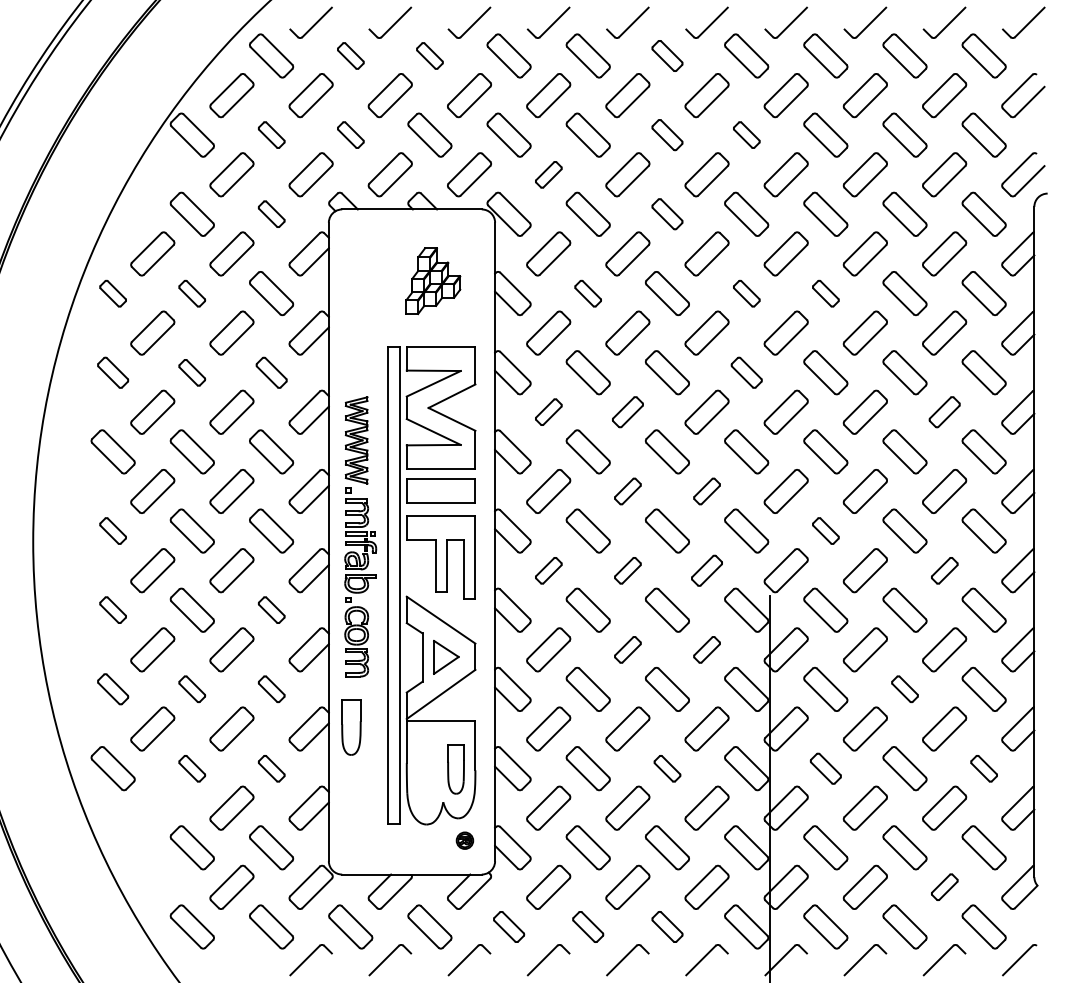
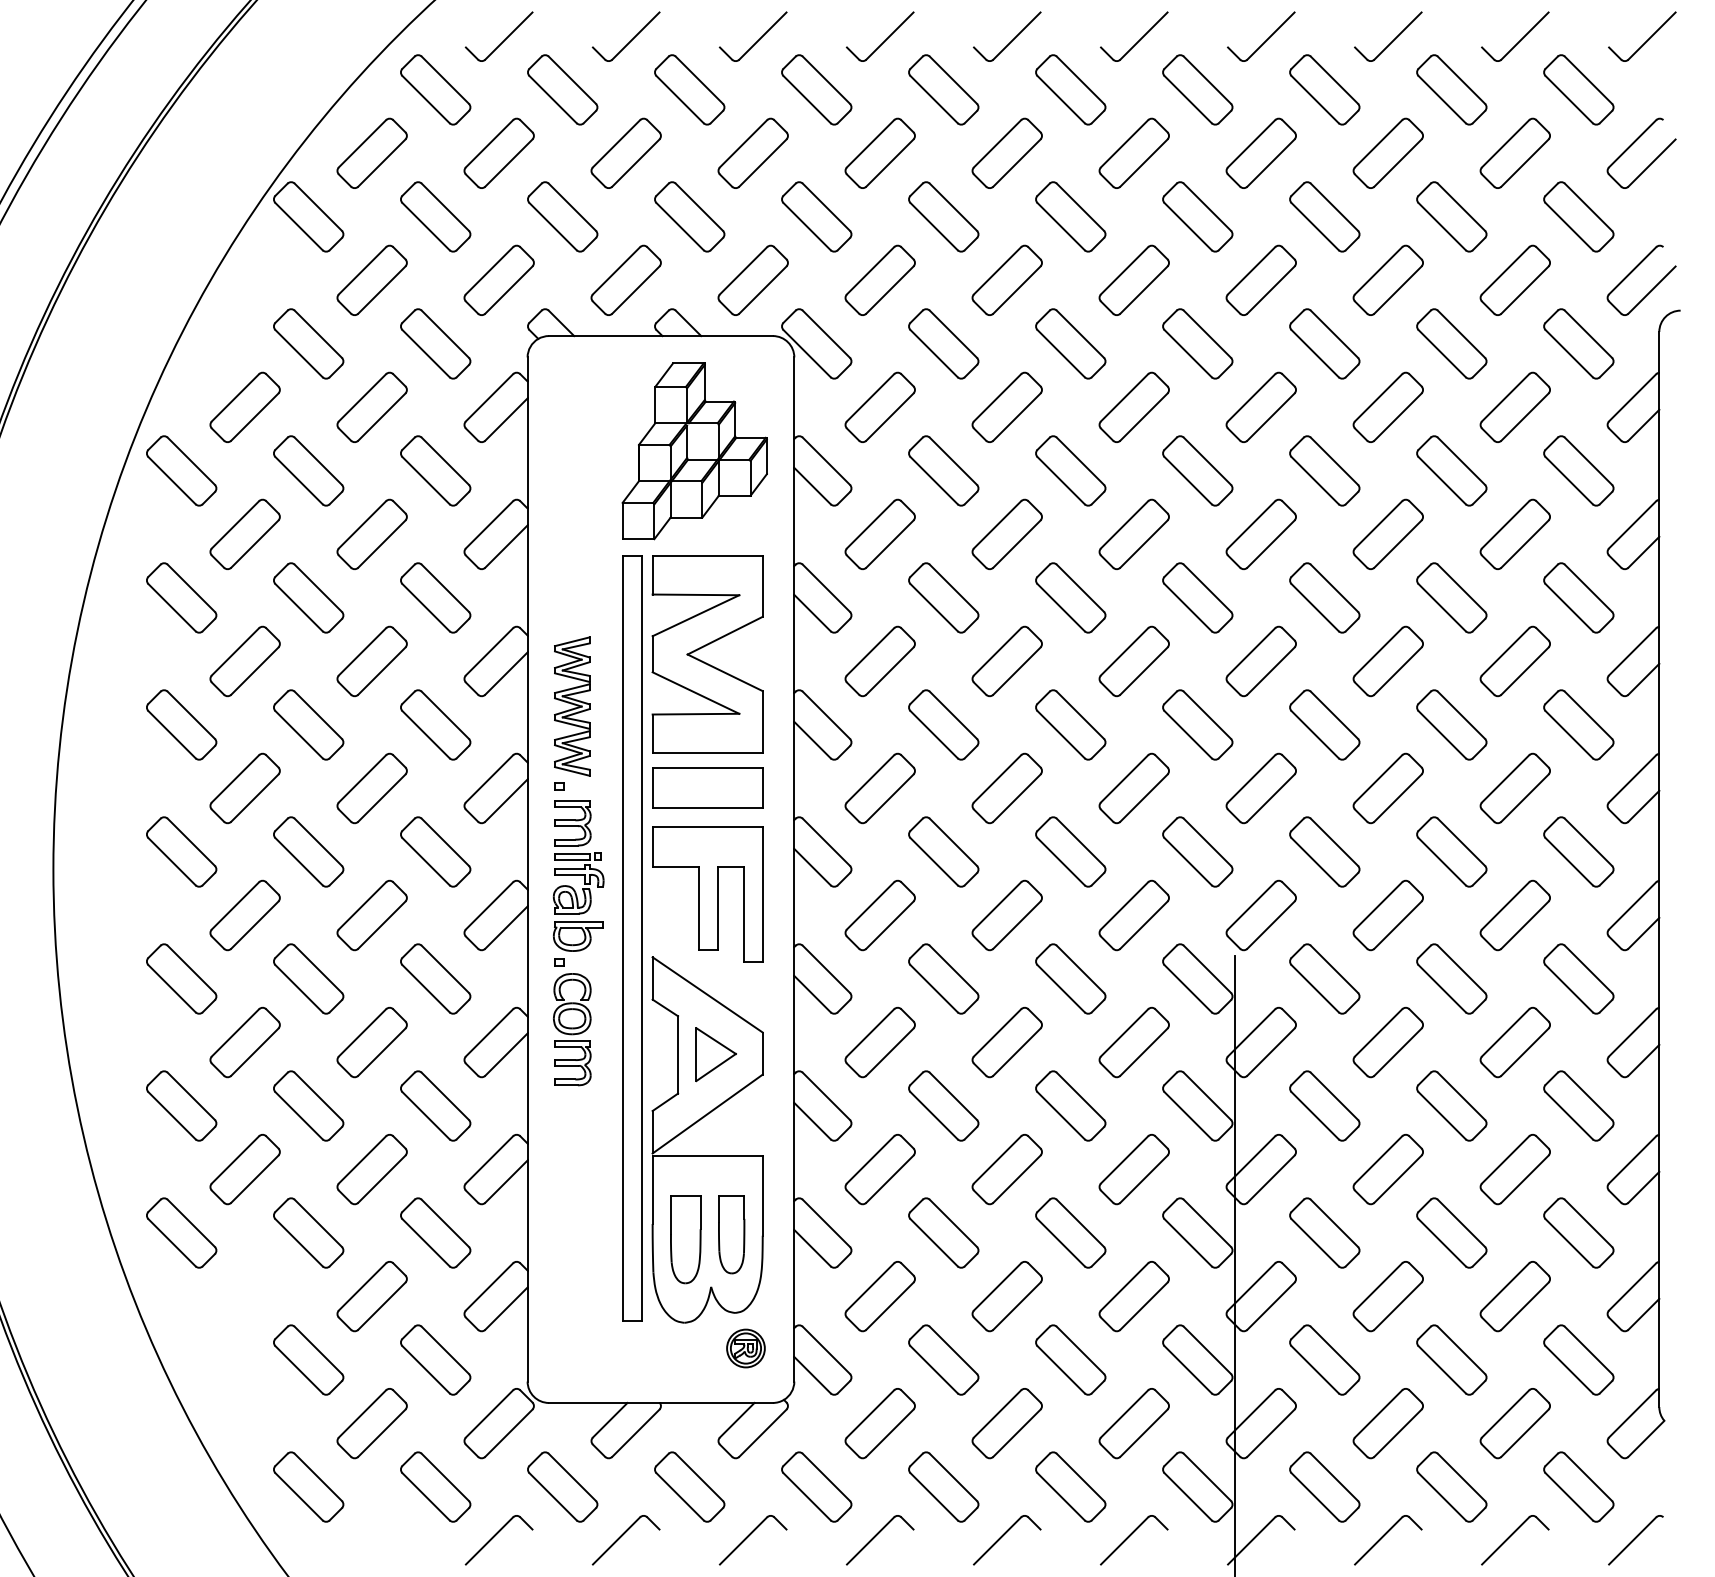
part: (350, 55) -> (562, 89), size x1.67
part: (429, 55) -> (689, 89), size x1.67
part: (667, 55) -> (1070, 89), size x1.43
part: (271, 134) -> (435, 215), size x1.67
part: (350, 134) -> (562, 215), size x1.67
part: (667, 134) -> (1070, 215), size x1.43
part: (746, 134) -> (1197, 215), size x1.67
part: (548, 174) -> (879, 280), size x1.67
part: (271, 213) -> (435, 342), size x1.67
part: (667, 213) -> (1070, 342), size x1.43
part: (433, 280) -> (695, 450), size x1.67
part: (112, 293) -> (180, 470), size x1.67
part: (191, 293) -> (307, 470), size x1.67
part: (587, 293) -> (942, 470), size x1.67
part: (746, 293) -> (1197, 470), size x1.67
part: (825, 293) -> (1324, 470), size x1.67
part: (112, 372) -> (180, 597), size x1.43
part: (191, 372) -> (307, 597), size x1.67
part: (271, 372) -> (435, 597), size x1.43
part: (746, 372) -> (1197, 597), size x1.43
part: (548, 411) -> (879, 660), size x1.67
part: (627, 411) -> (1006, 660), size x1.43
part: (944, 411) -> (1515, 660), size x1.43
part: (627, 491) -> (1006, 788), size x1.67
part: (706, 491) -> (1133, 788), size x1.67
part: (112, 530) -> (180, 851), size x1.67
part: (825, 530) -> (1324, 851), size x1.67
part: (548, 570) -> (879, 915), size x1.67
part: (627, 570) -> (1006, 915), size x1.67
part: (706, 570) -> (1133, 915), size x1.43
part: (944, 570) -> (1515, 915), size x1.67
part: (112, 609) -> (180, 977), size x1.67
part: (271, 609) -> (435, 977), size x1.67
part: (627, 649) -> (1006, 1041), size x1.67
part: (706, 649) -> (1133, 1041), size x1.67
part: (112, 688) -> (180, 1104), size x1.43
part: (191, 688) -> (307, 1104), size x1.67
part: (271, 688) -> (435, 1104), size x1.67
part: (904, 688) -> (1451, 1104), size x1.67
part: (351, 727) -> (685, 1239), moved
part: (191, 768) -> (307, 1232), size x1.67
part: (271, 768) -> (435, 1232), size x1.67
part: (667, 768) -> (1070, 1232), size x1.67
part: (825, 768) -> (1324, 1232), size x1.43
part: (983, 768) -> (1577, 1232), size x1.67
part: (464, 840) -> (745, 1348), size x1.43
part: (944, 886) -> (1515, 1422), size x1.67
part: (508, 926) -> (815, 1486), size x1.43
part: (587, 926) -> (942, 1486), size x1.43
part: (667, 926) -> (1070, 1486), size x1.43

